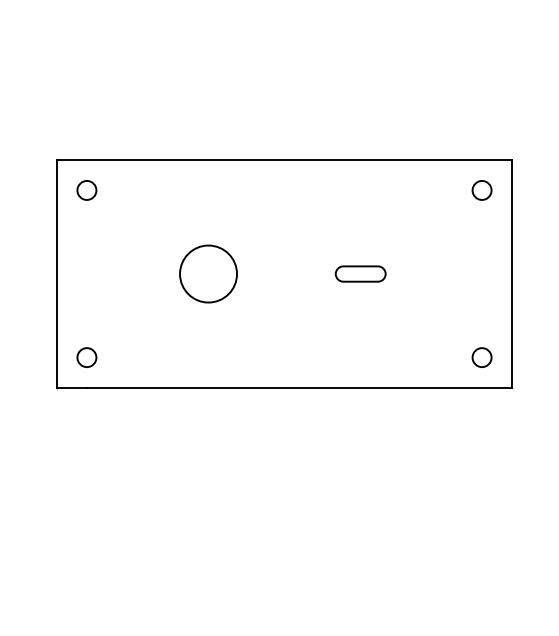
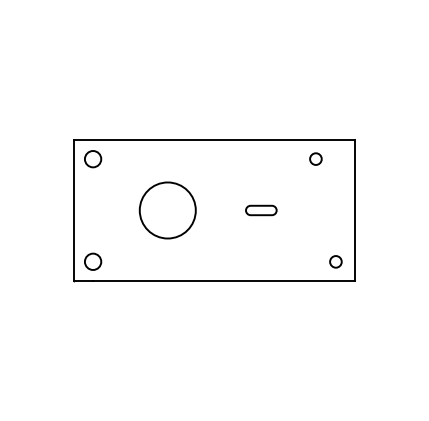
circle: (86, 189) -> (92, 158), size x1.4
circle: (481, 189) -> (315, 158), moved
circle: (208, 274) -> (167, 210), size x1.6
circle: (86, 357) -> (92, 261), size x1.4

